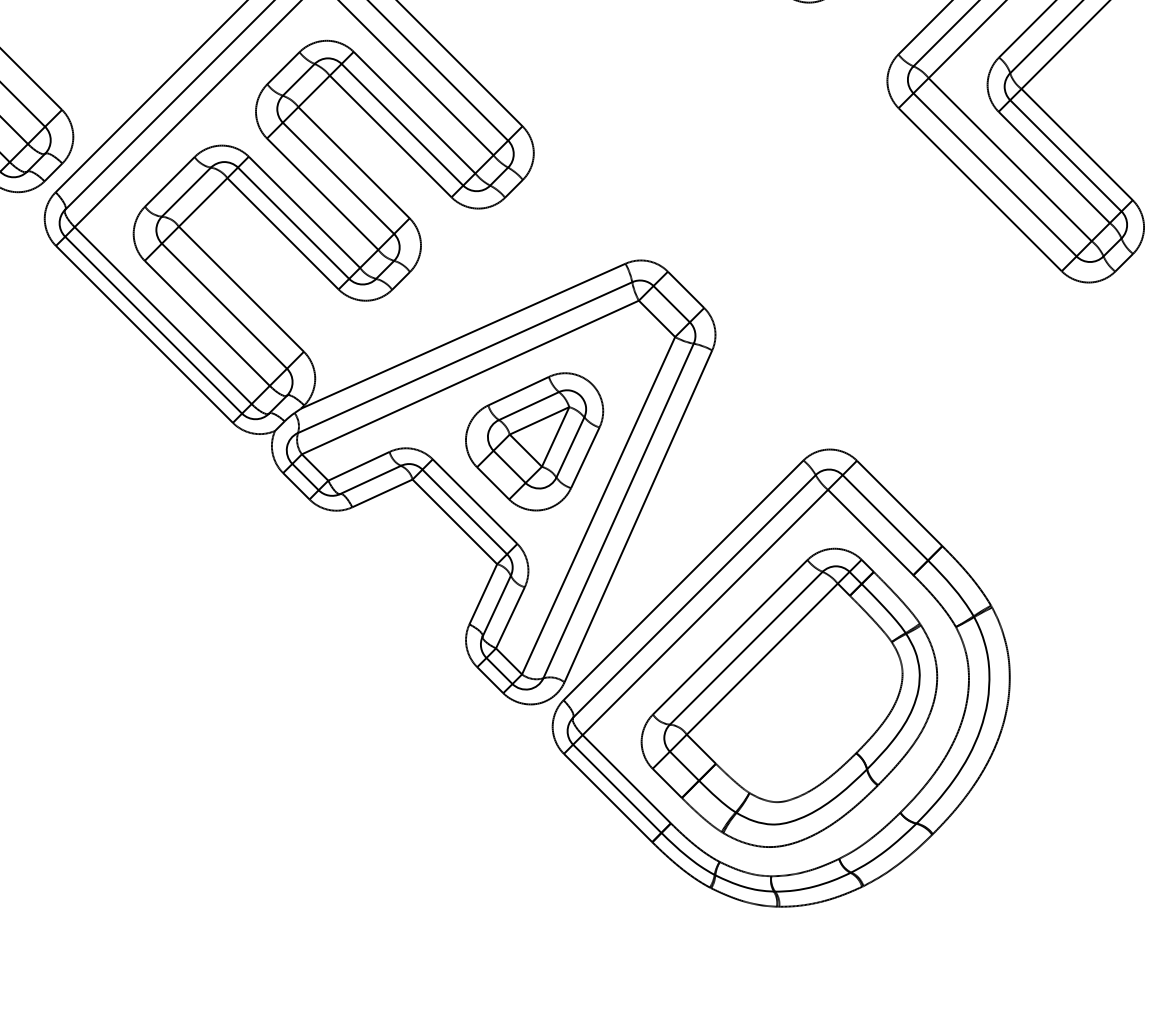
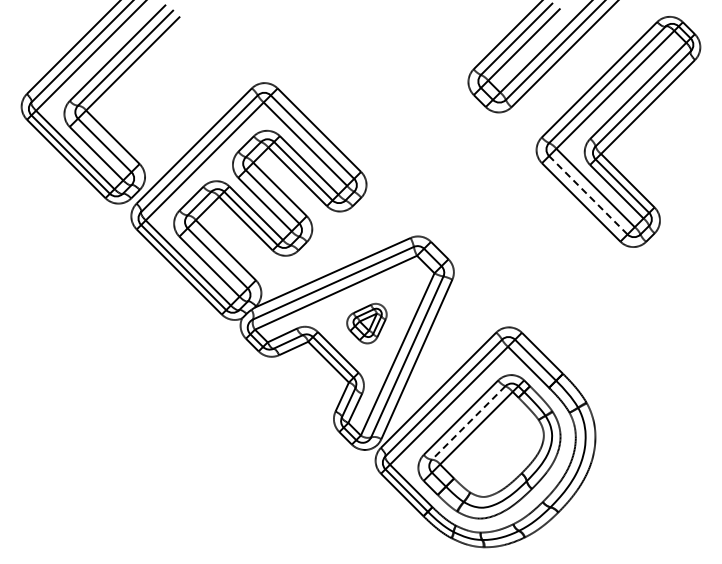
line: (995, 173) -> (588, 194), solid -> dashed
part: (533, 441) -> (366, 323), size x0.6
line: (745, 647) -> (468, 422), solid -> dashed

